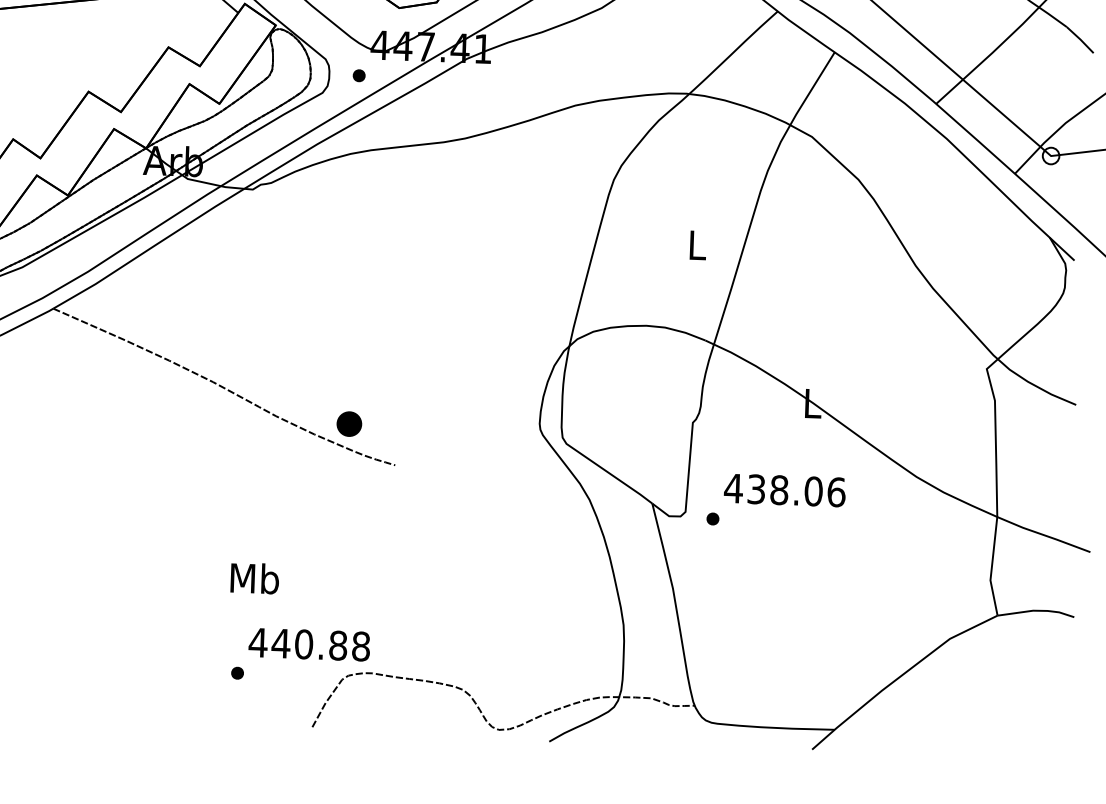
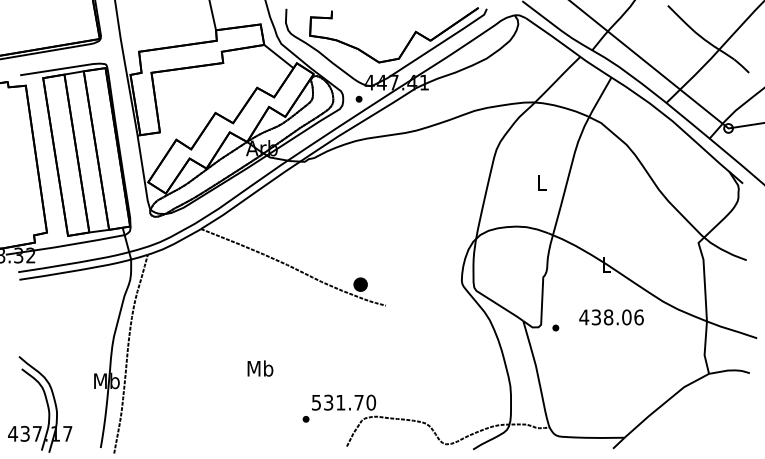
text: (784, 490) -> (611, 317), moved
text: (255, 578) -> (260, 368), moved
text: (309, 644) -> (343, 402), 440.88 -> 531.70

